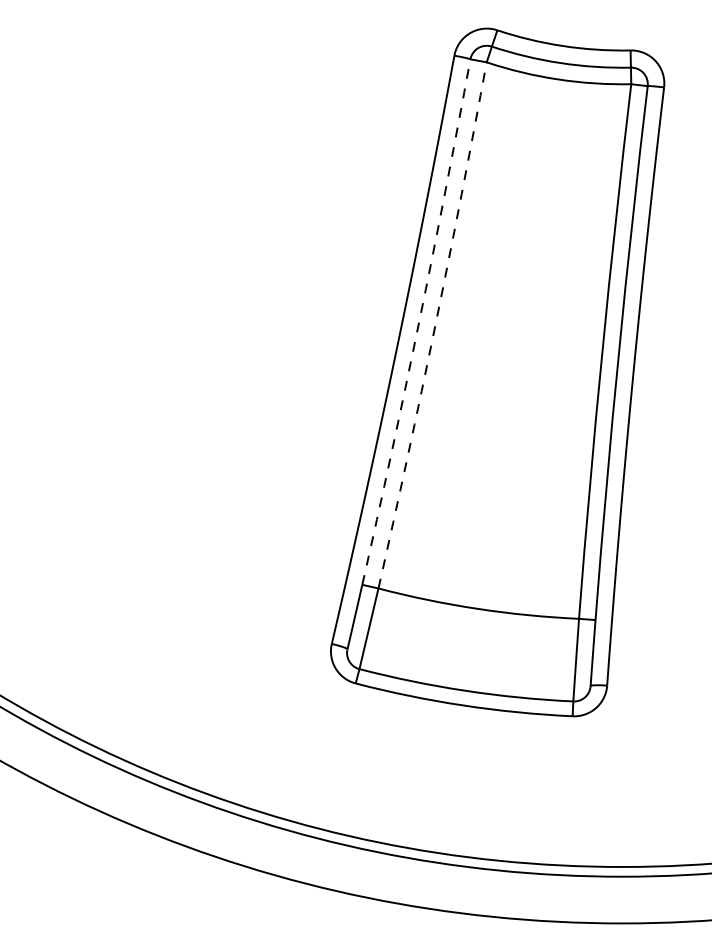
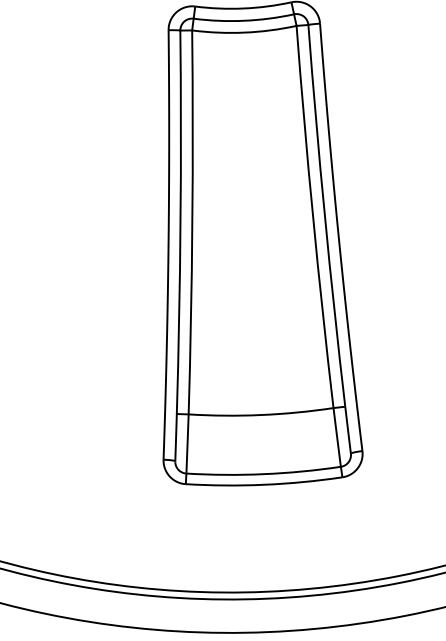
arc: (419, 322) -> (180, 222), dashed -> solid
arc: (435, 325) -> (192, 222), dashed -> solid

